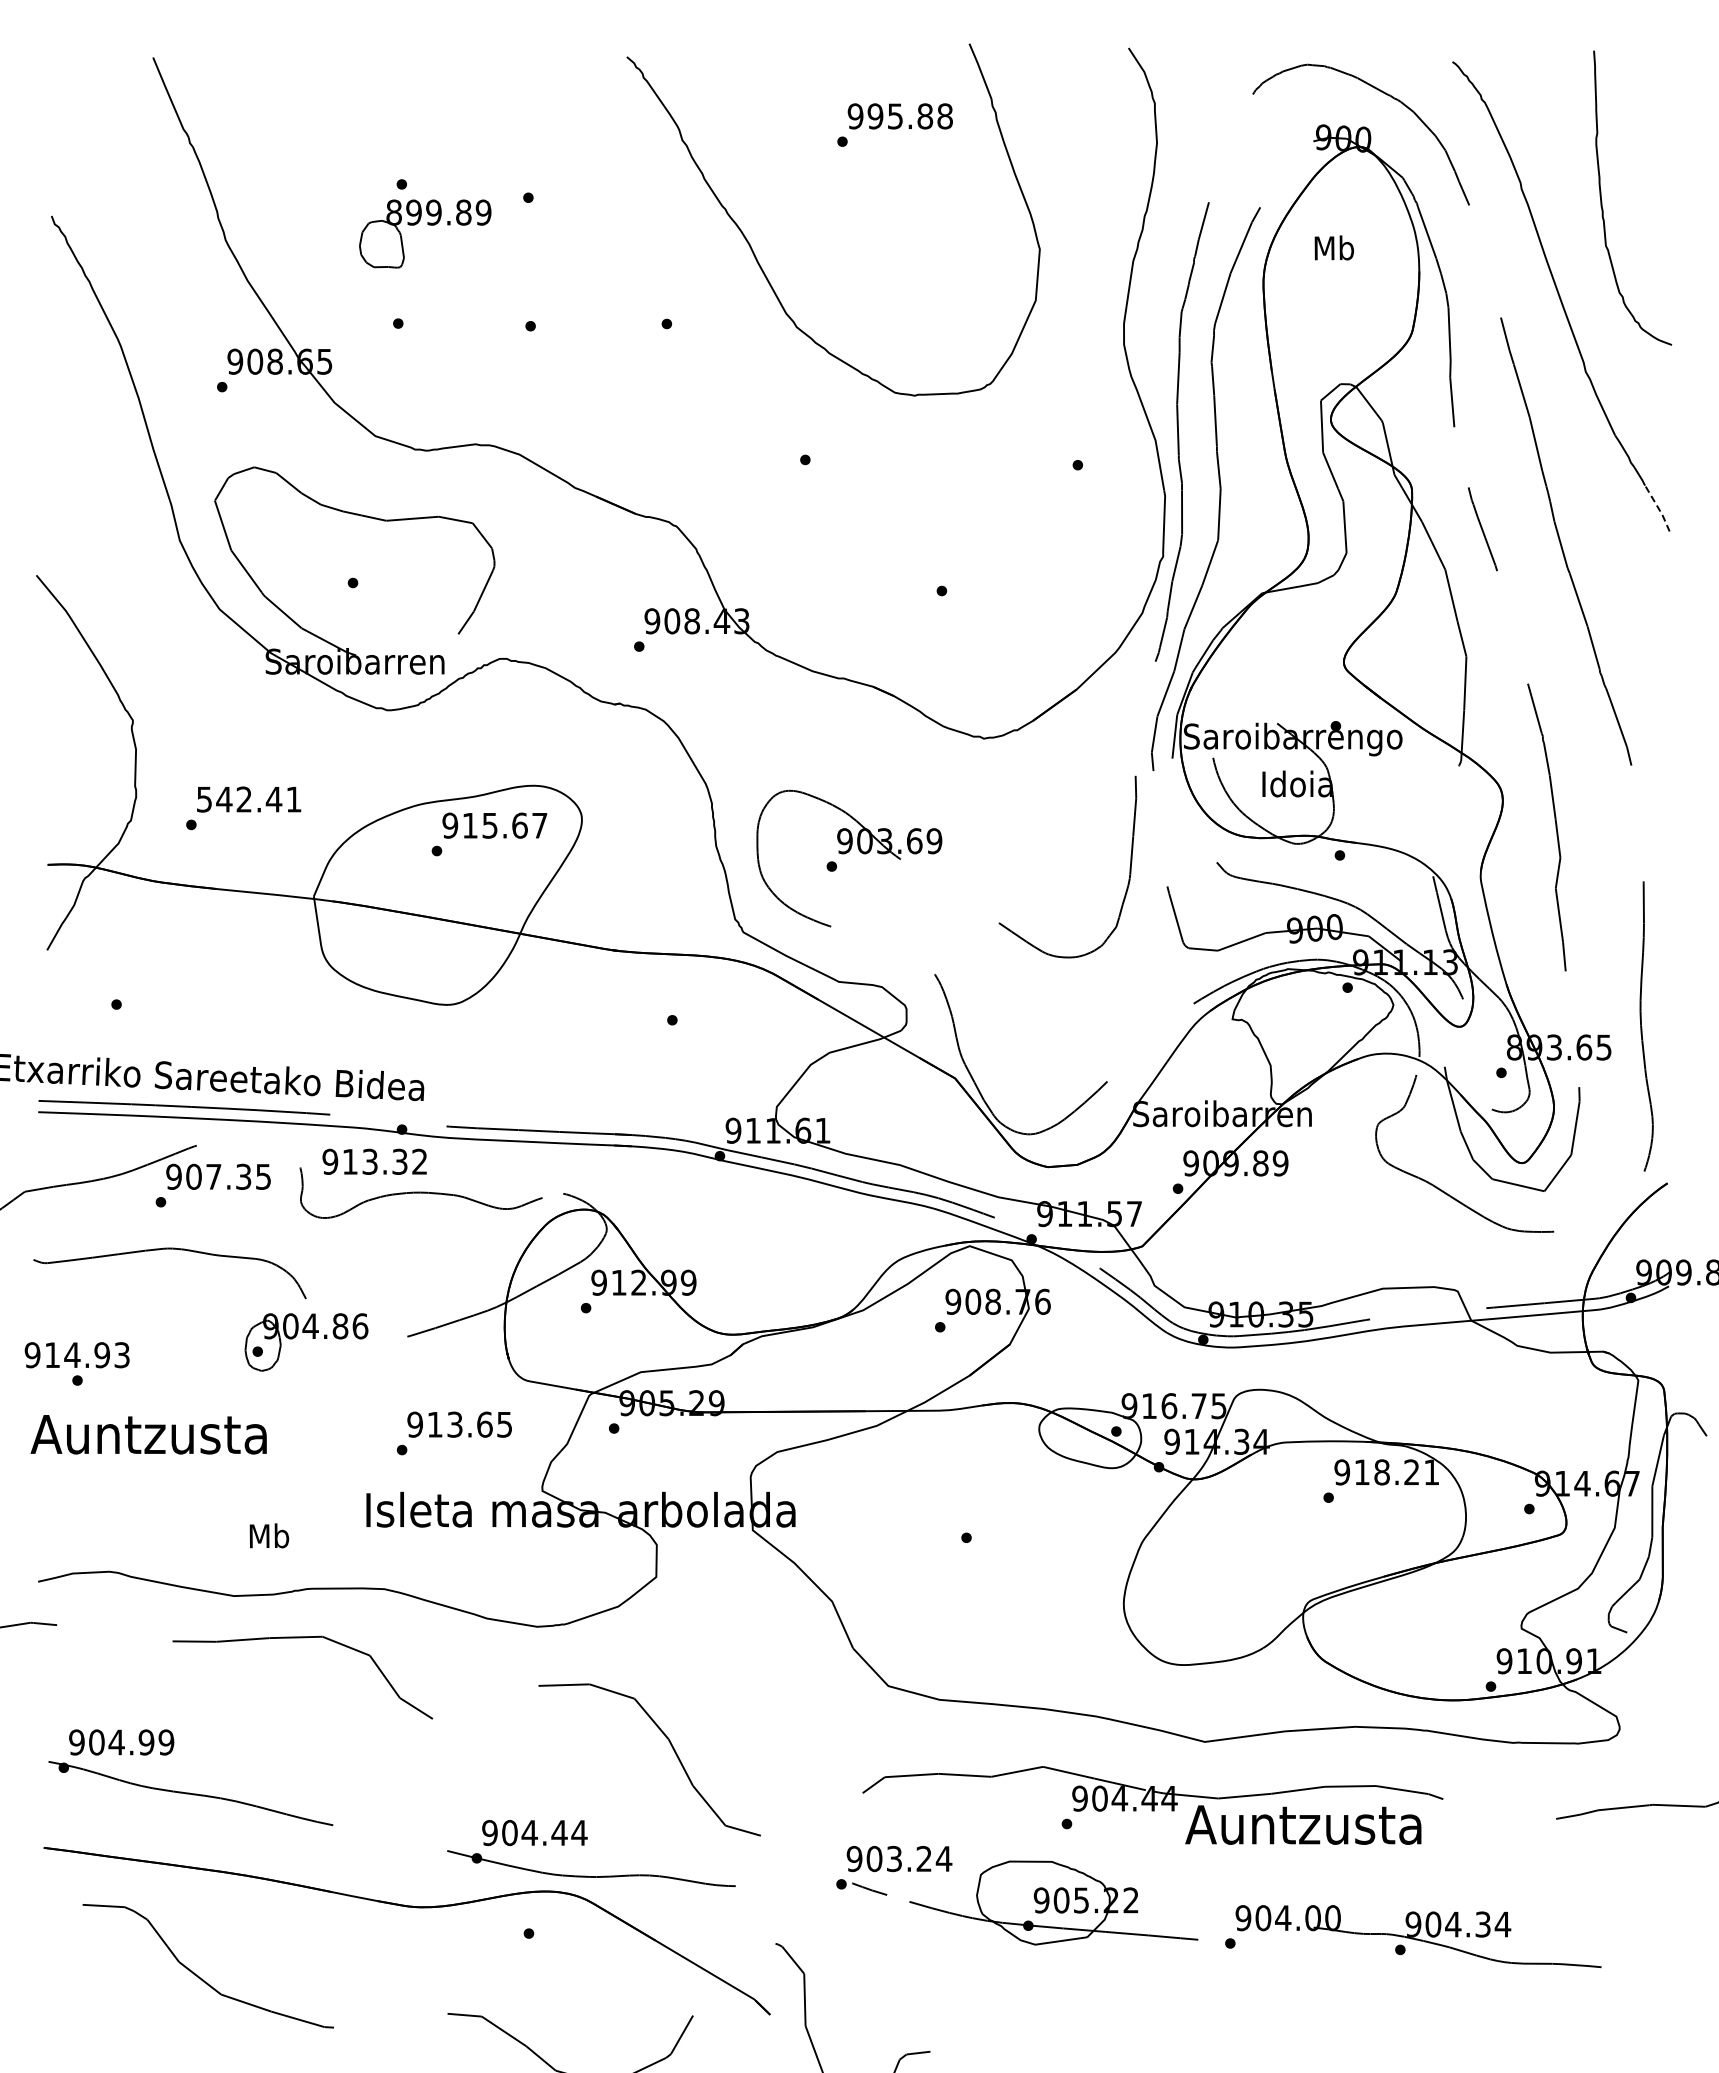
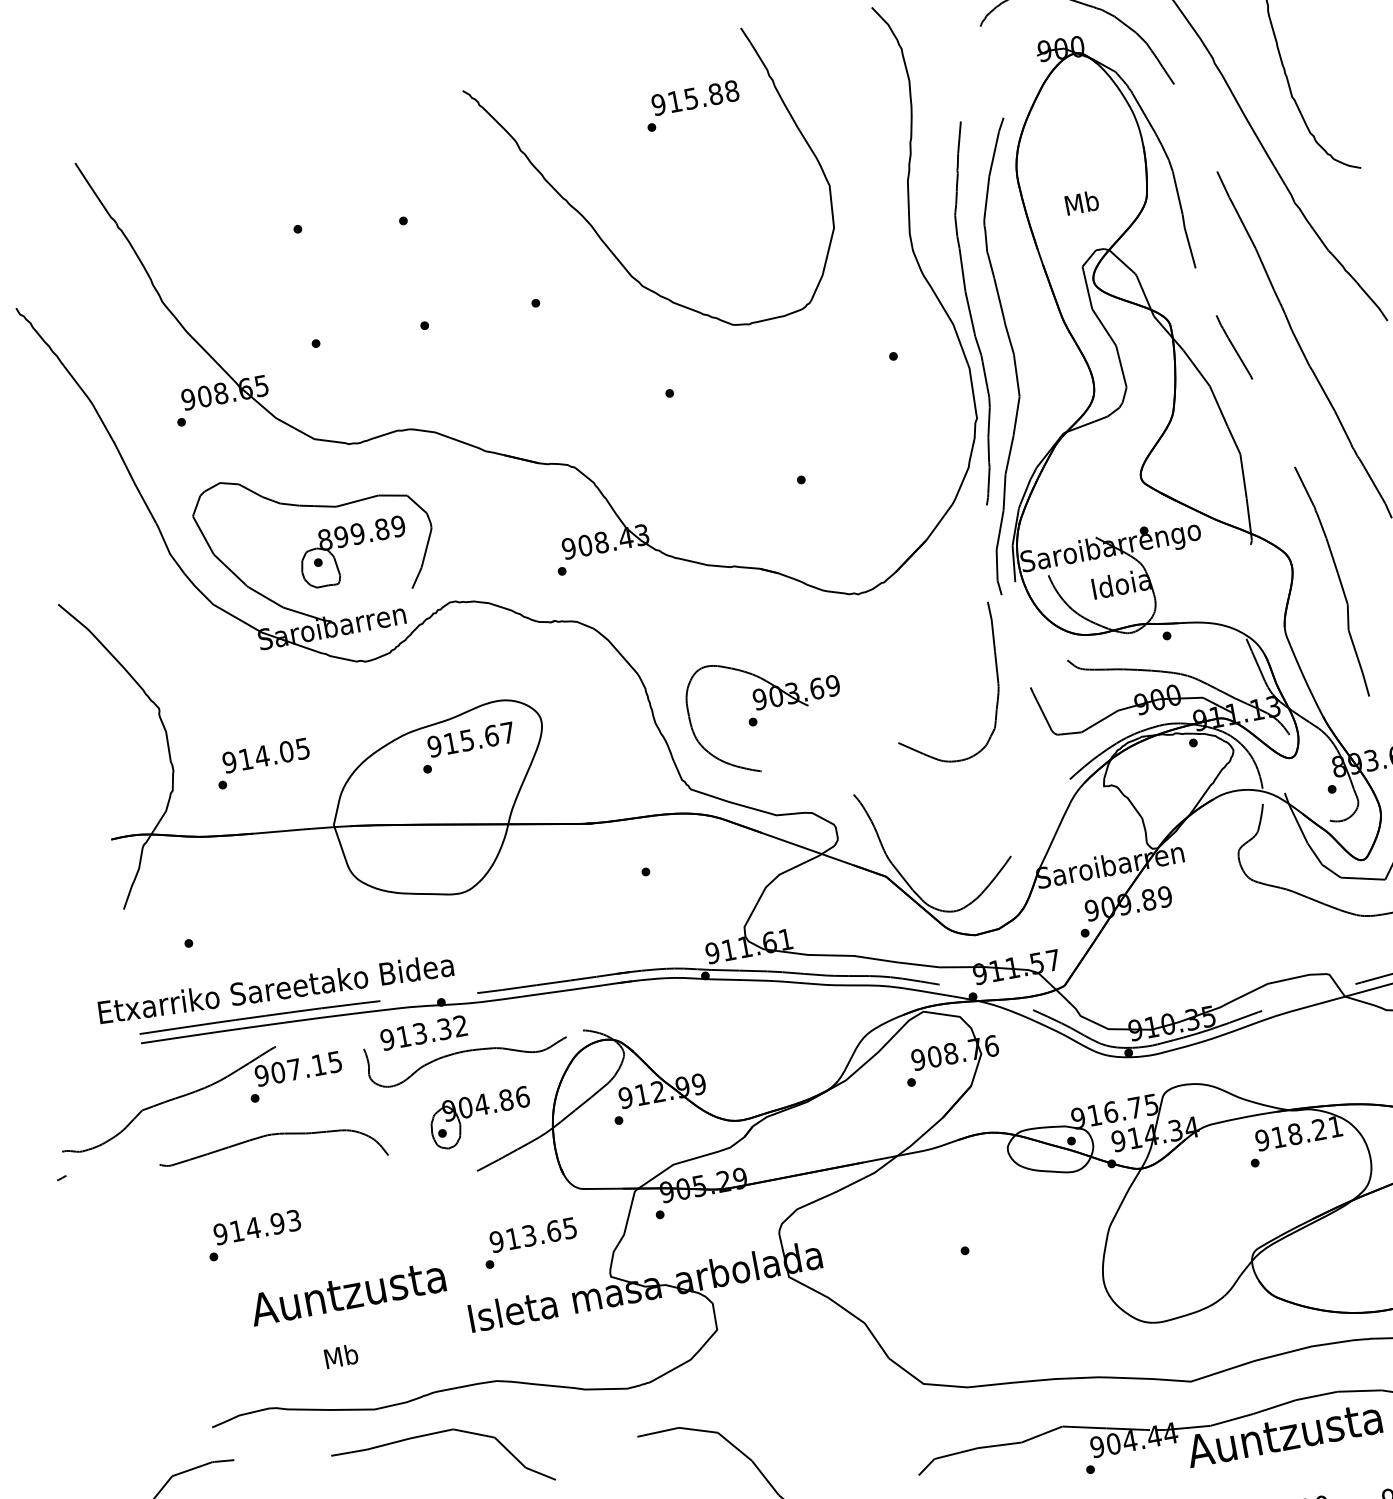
text: (875, 116) -> (675, 101), 995.88 -> 915.88
part: (428, 225) -> (355, 545), moved
text: (1333, 247) -> (1081, 202), moved
line: (1658, 508) -> (1375, 303), dashed -> solid
text: (248, 799) -> (265, 755), 542.41 -> 914.05
text: (243, 1176) -> (318, 1064), 907.35 -> 907.15
part: (312, 1338) -> (485, 1114), moved
text: (76, 1355) -> (256, 1227), moved
text: (148, 1434) -> (347, 1293), moved
text: (269, 1535) -> (341, 1355), moved

